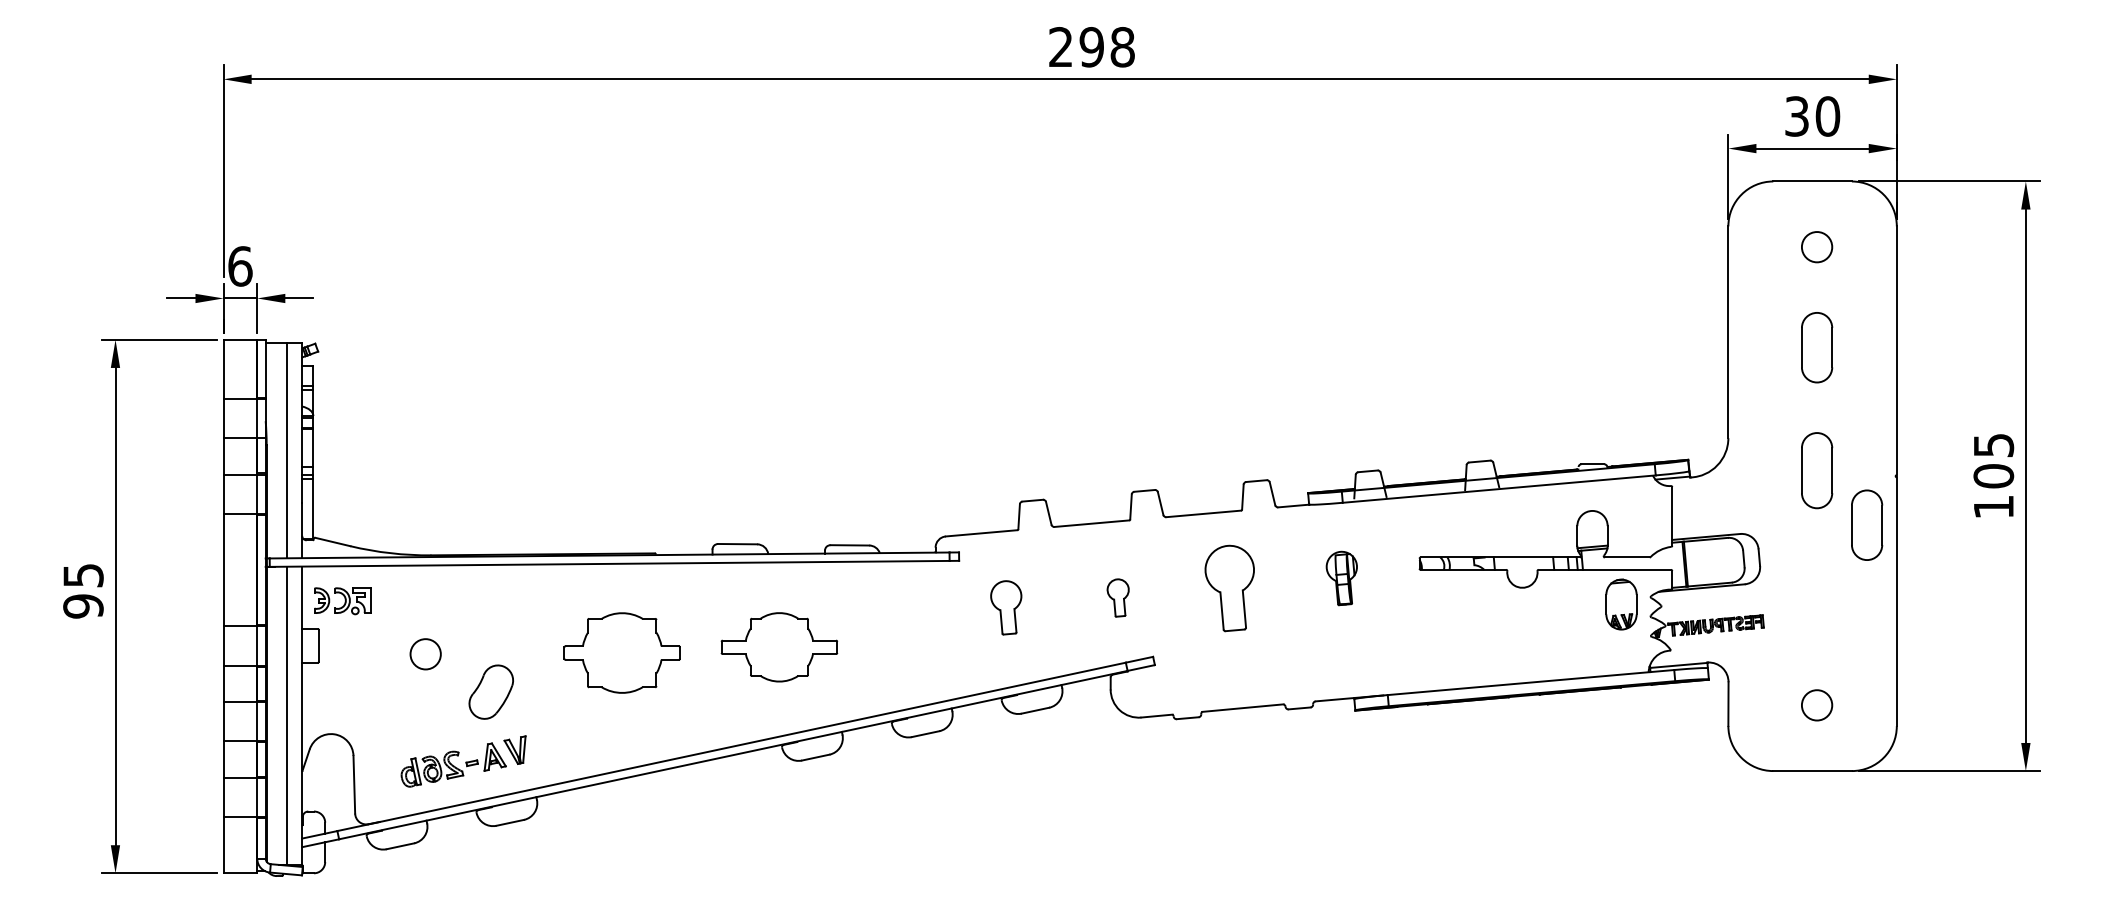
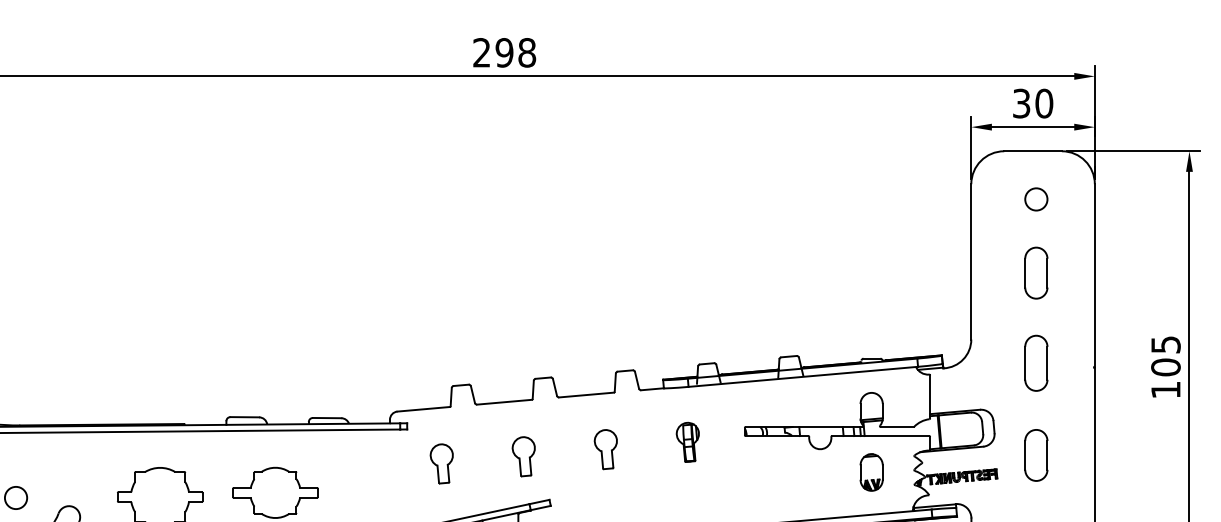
part: (1867, 524) -> (1036, 454), moved
part: (1230, 587) -> (606, 449), size x0.62
part: (1118, 597) -> (524, 456), size x1.43
part: (1621, 604) -> (871, 472), moved

